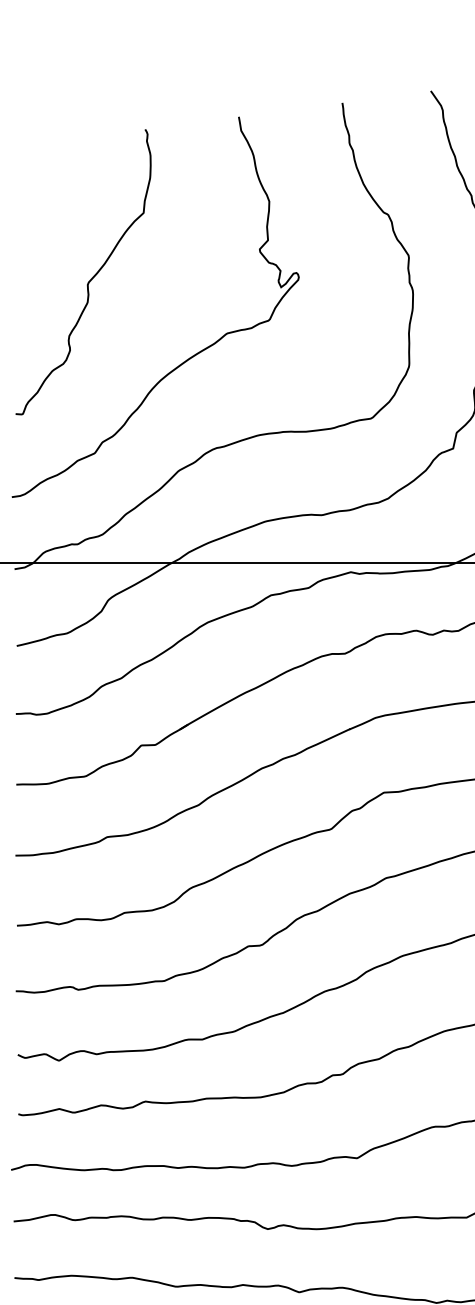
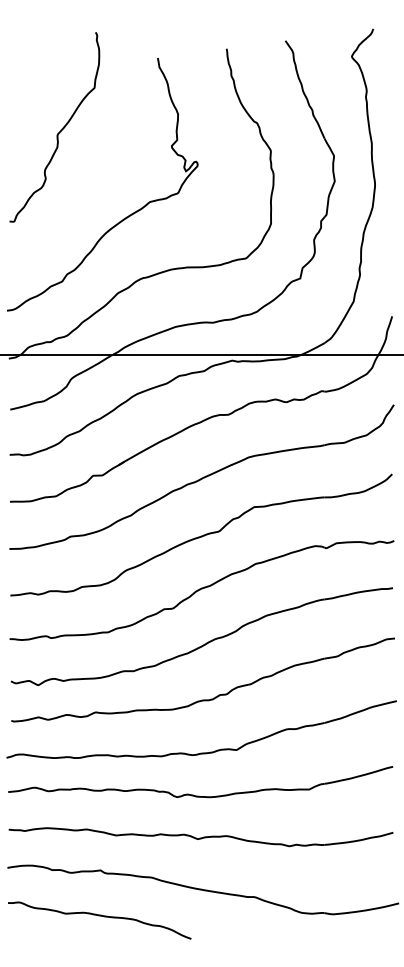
curve: (90, 278) -> (59, 131), moved

